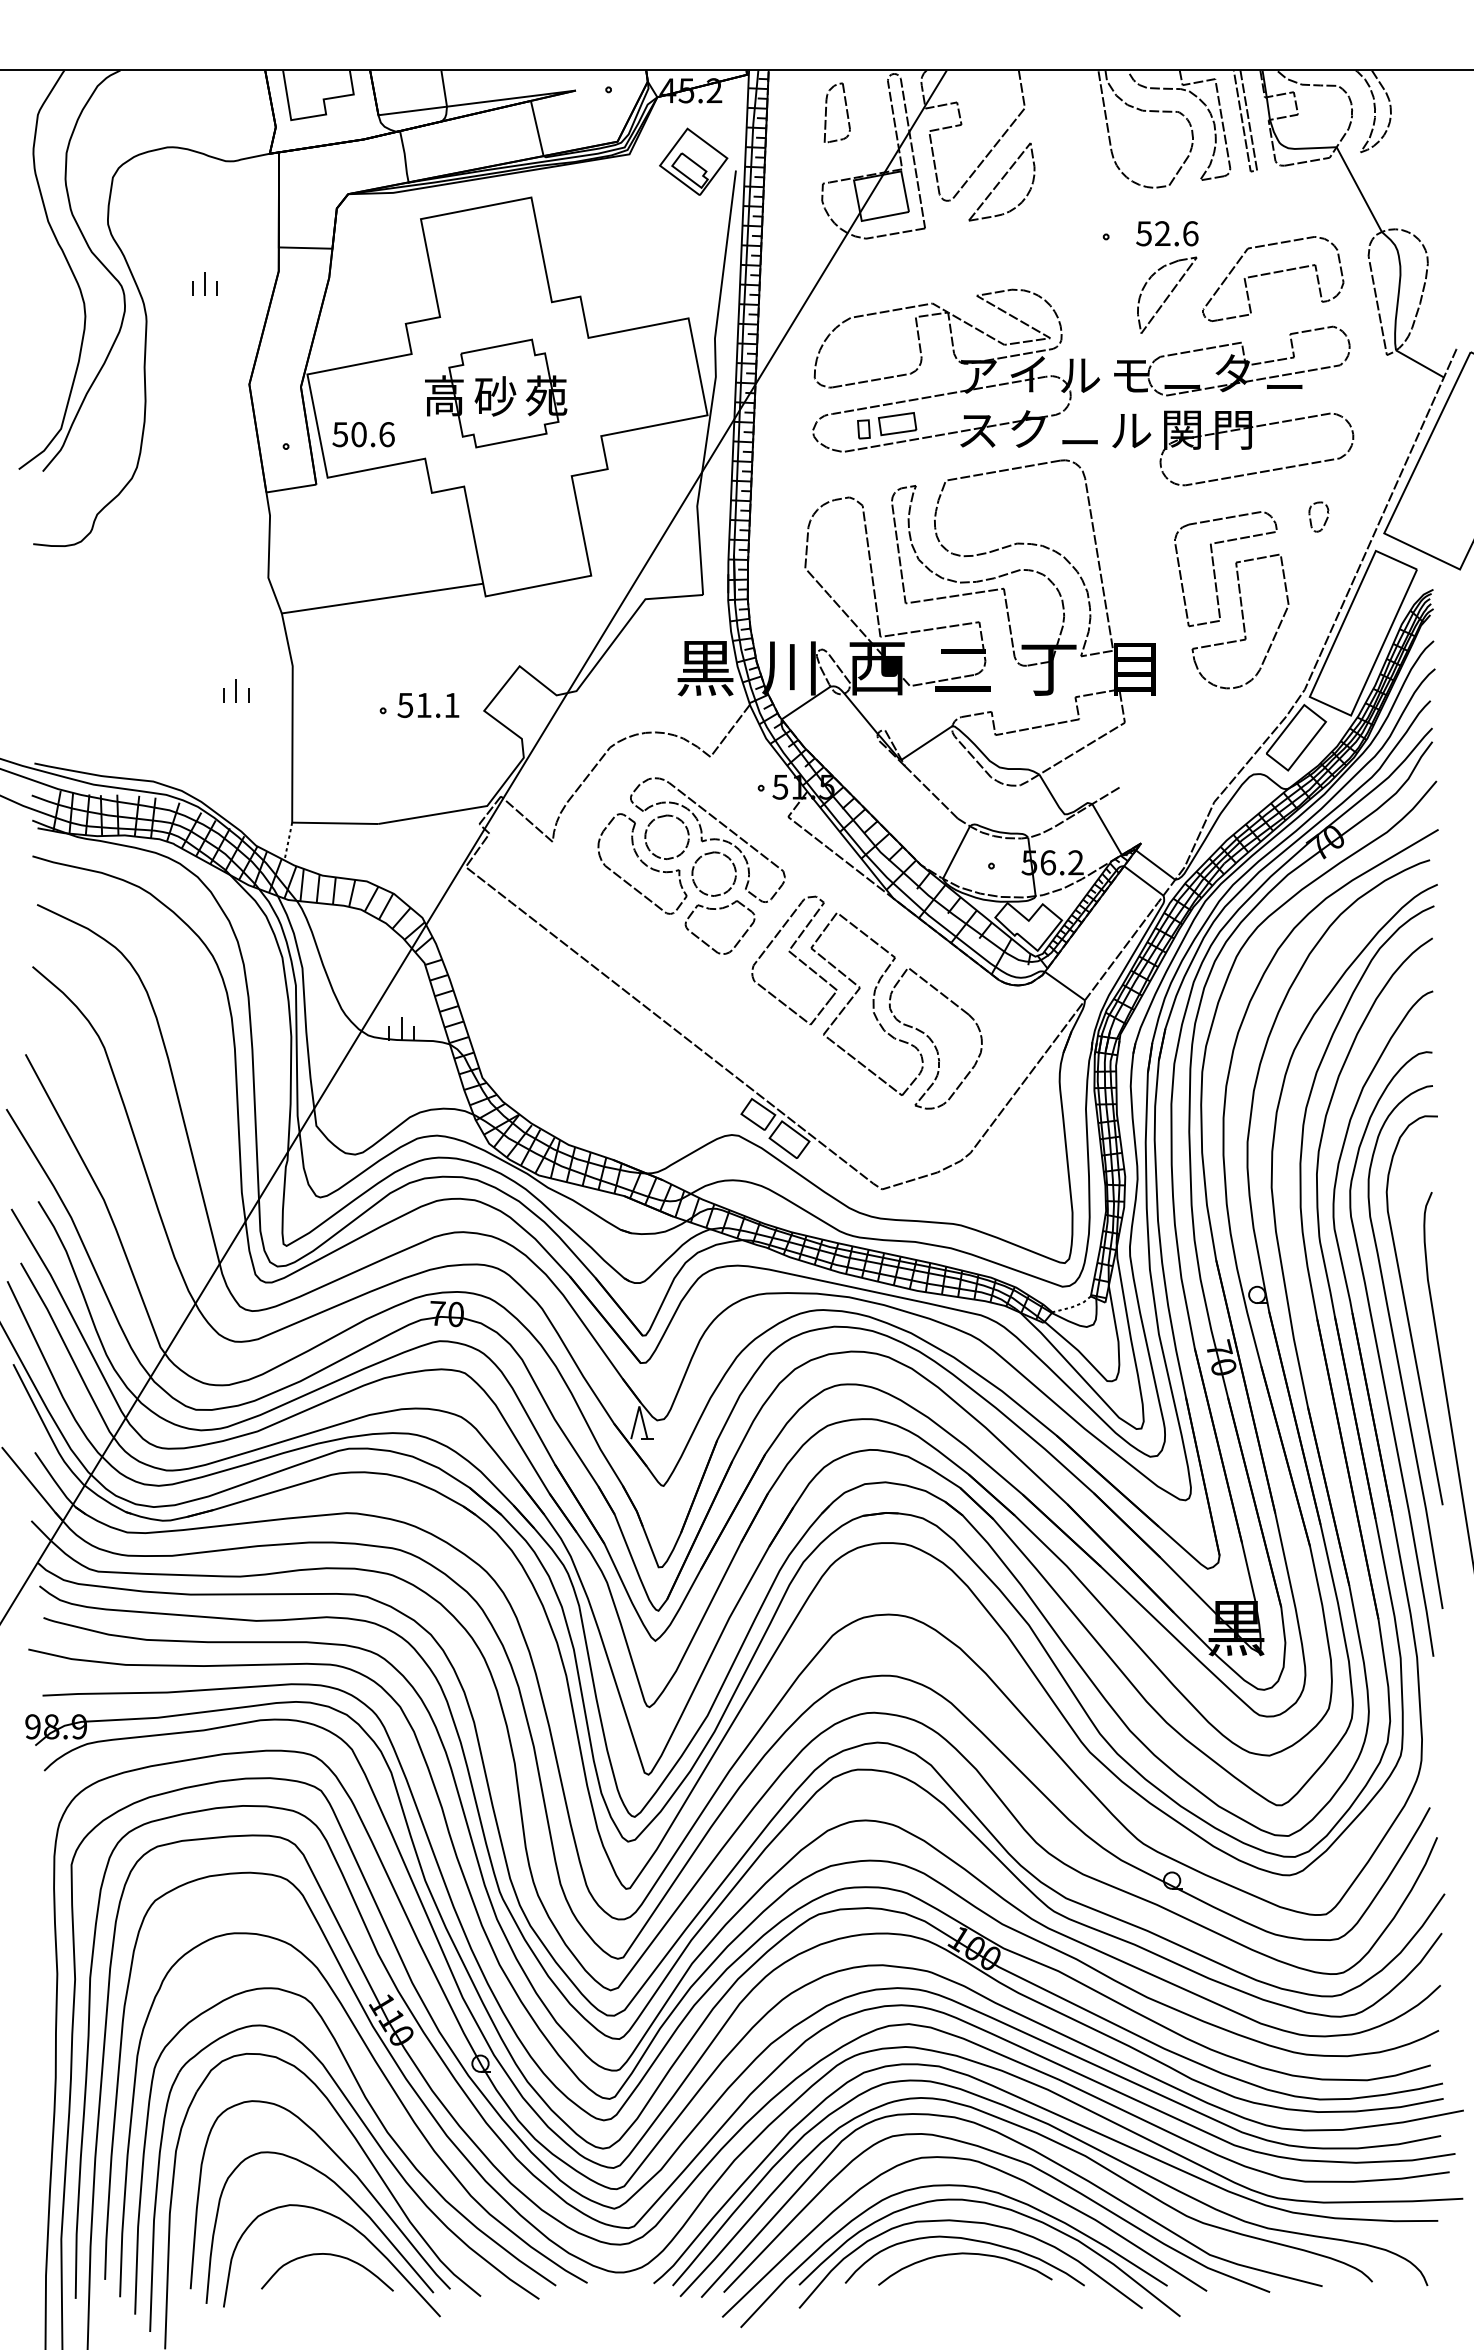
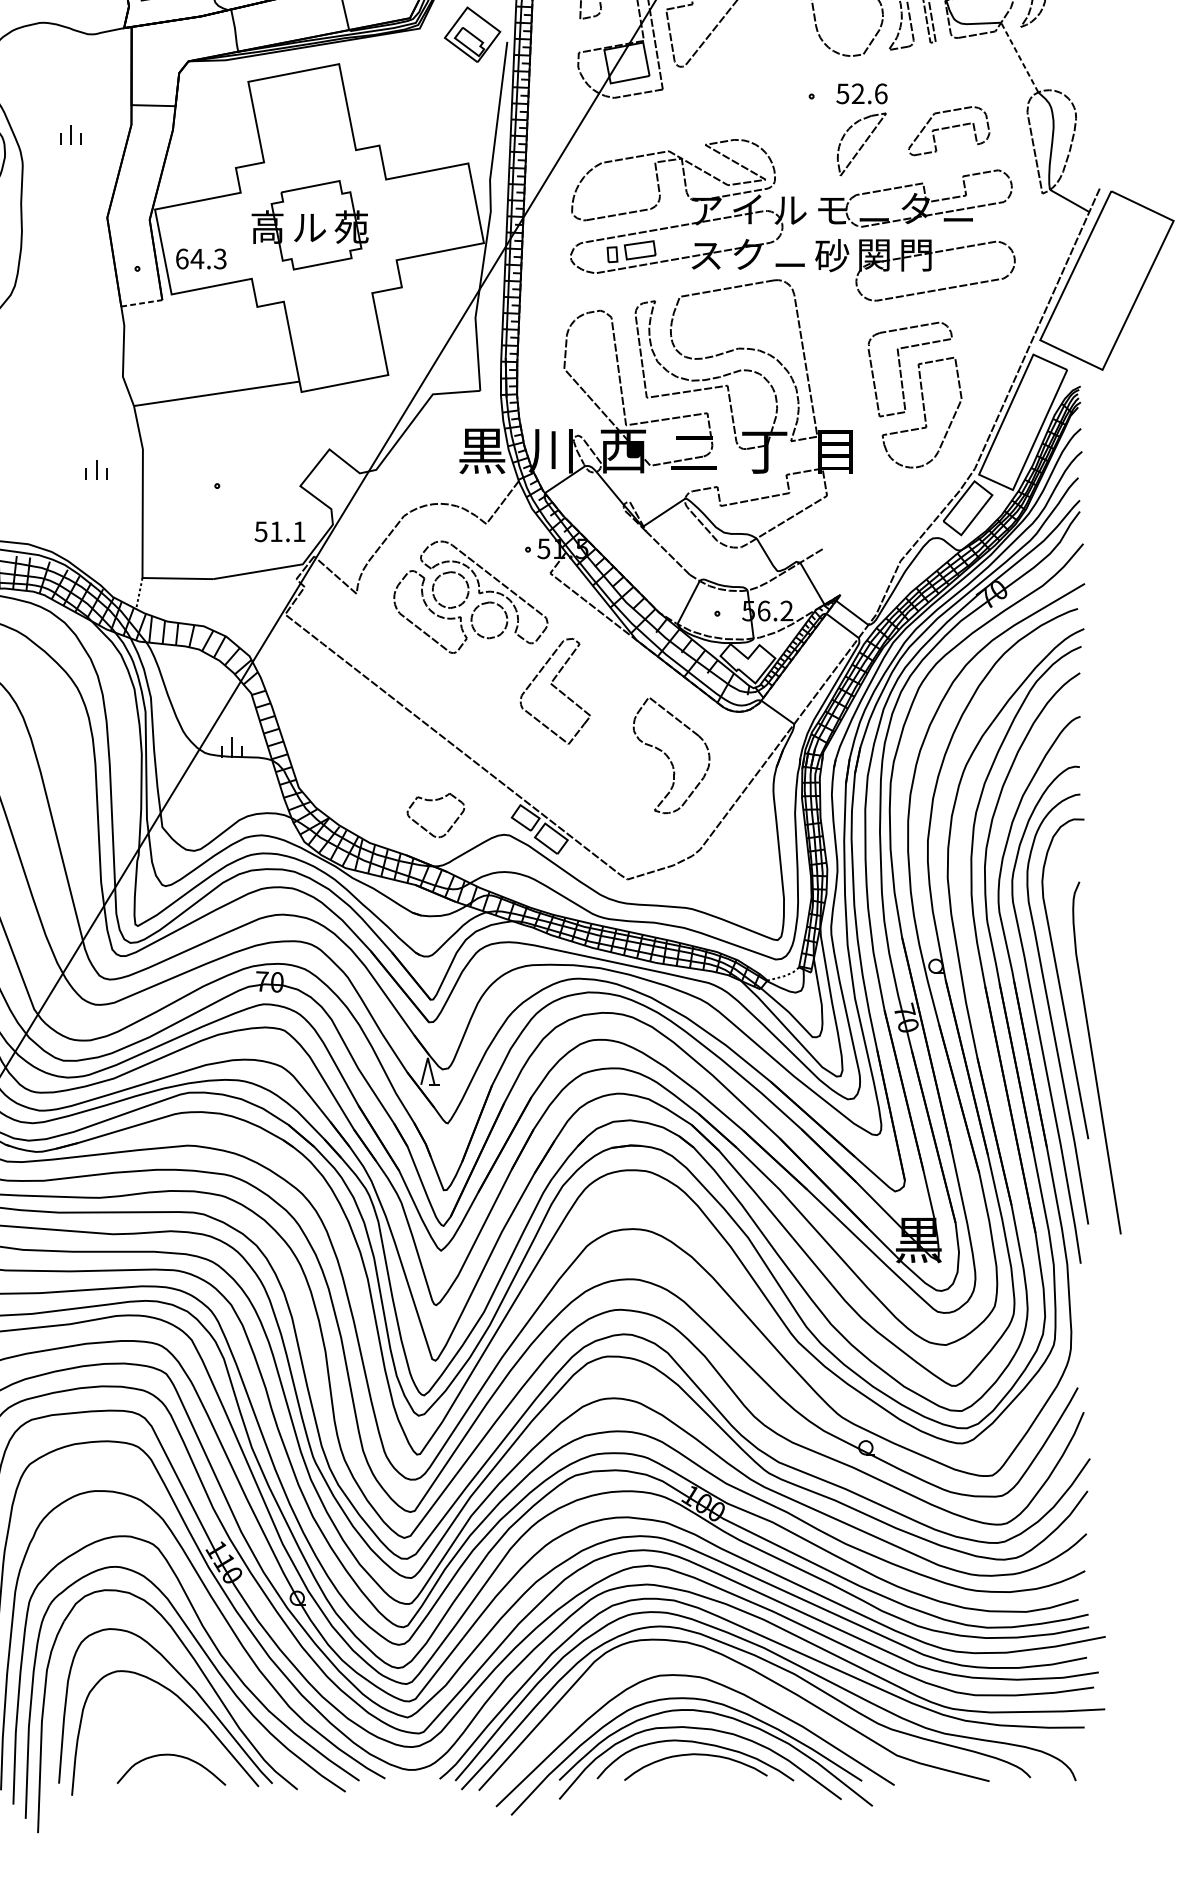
part: (1001, 181) -> (725, 50), removed
line: (1359, 189) -> (1019, 57), solid -> dashed
part: (1273, 278) -> (949, 130), size x0.7
text: (495, 396) -> (309, 227), 砂 -> ル
text: (1130, 430) -> (831, 255), ル -> 砂
text: (363, 434) -> (201, 258), 50.6 -> 64.3
line: (291, 488) -> (141, 303), solid -> dashed
part: (1311, 519) -> (980, 328), removed
text: (428, 705) -> (280, 531), moved
part: (719, 909) -> (435, 800), moved
part: (866, 1003) -> (614, 726), removed
curve: (1017, 2161) -> (738, 1678), removed
curve: (356, 2231) -> (195, 1736), removed

